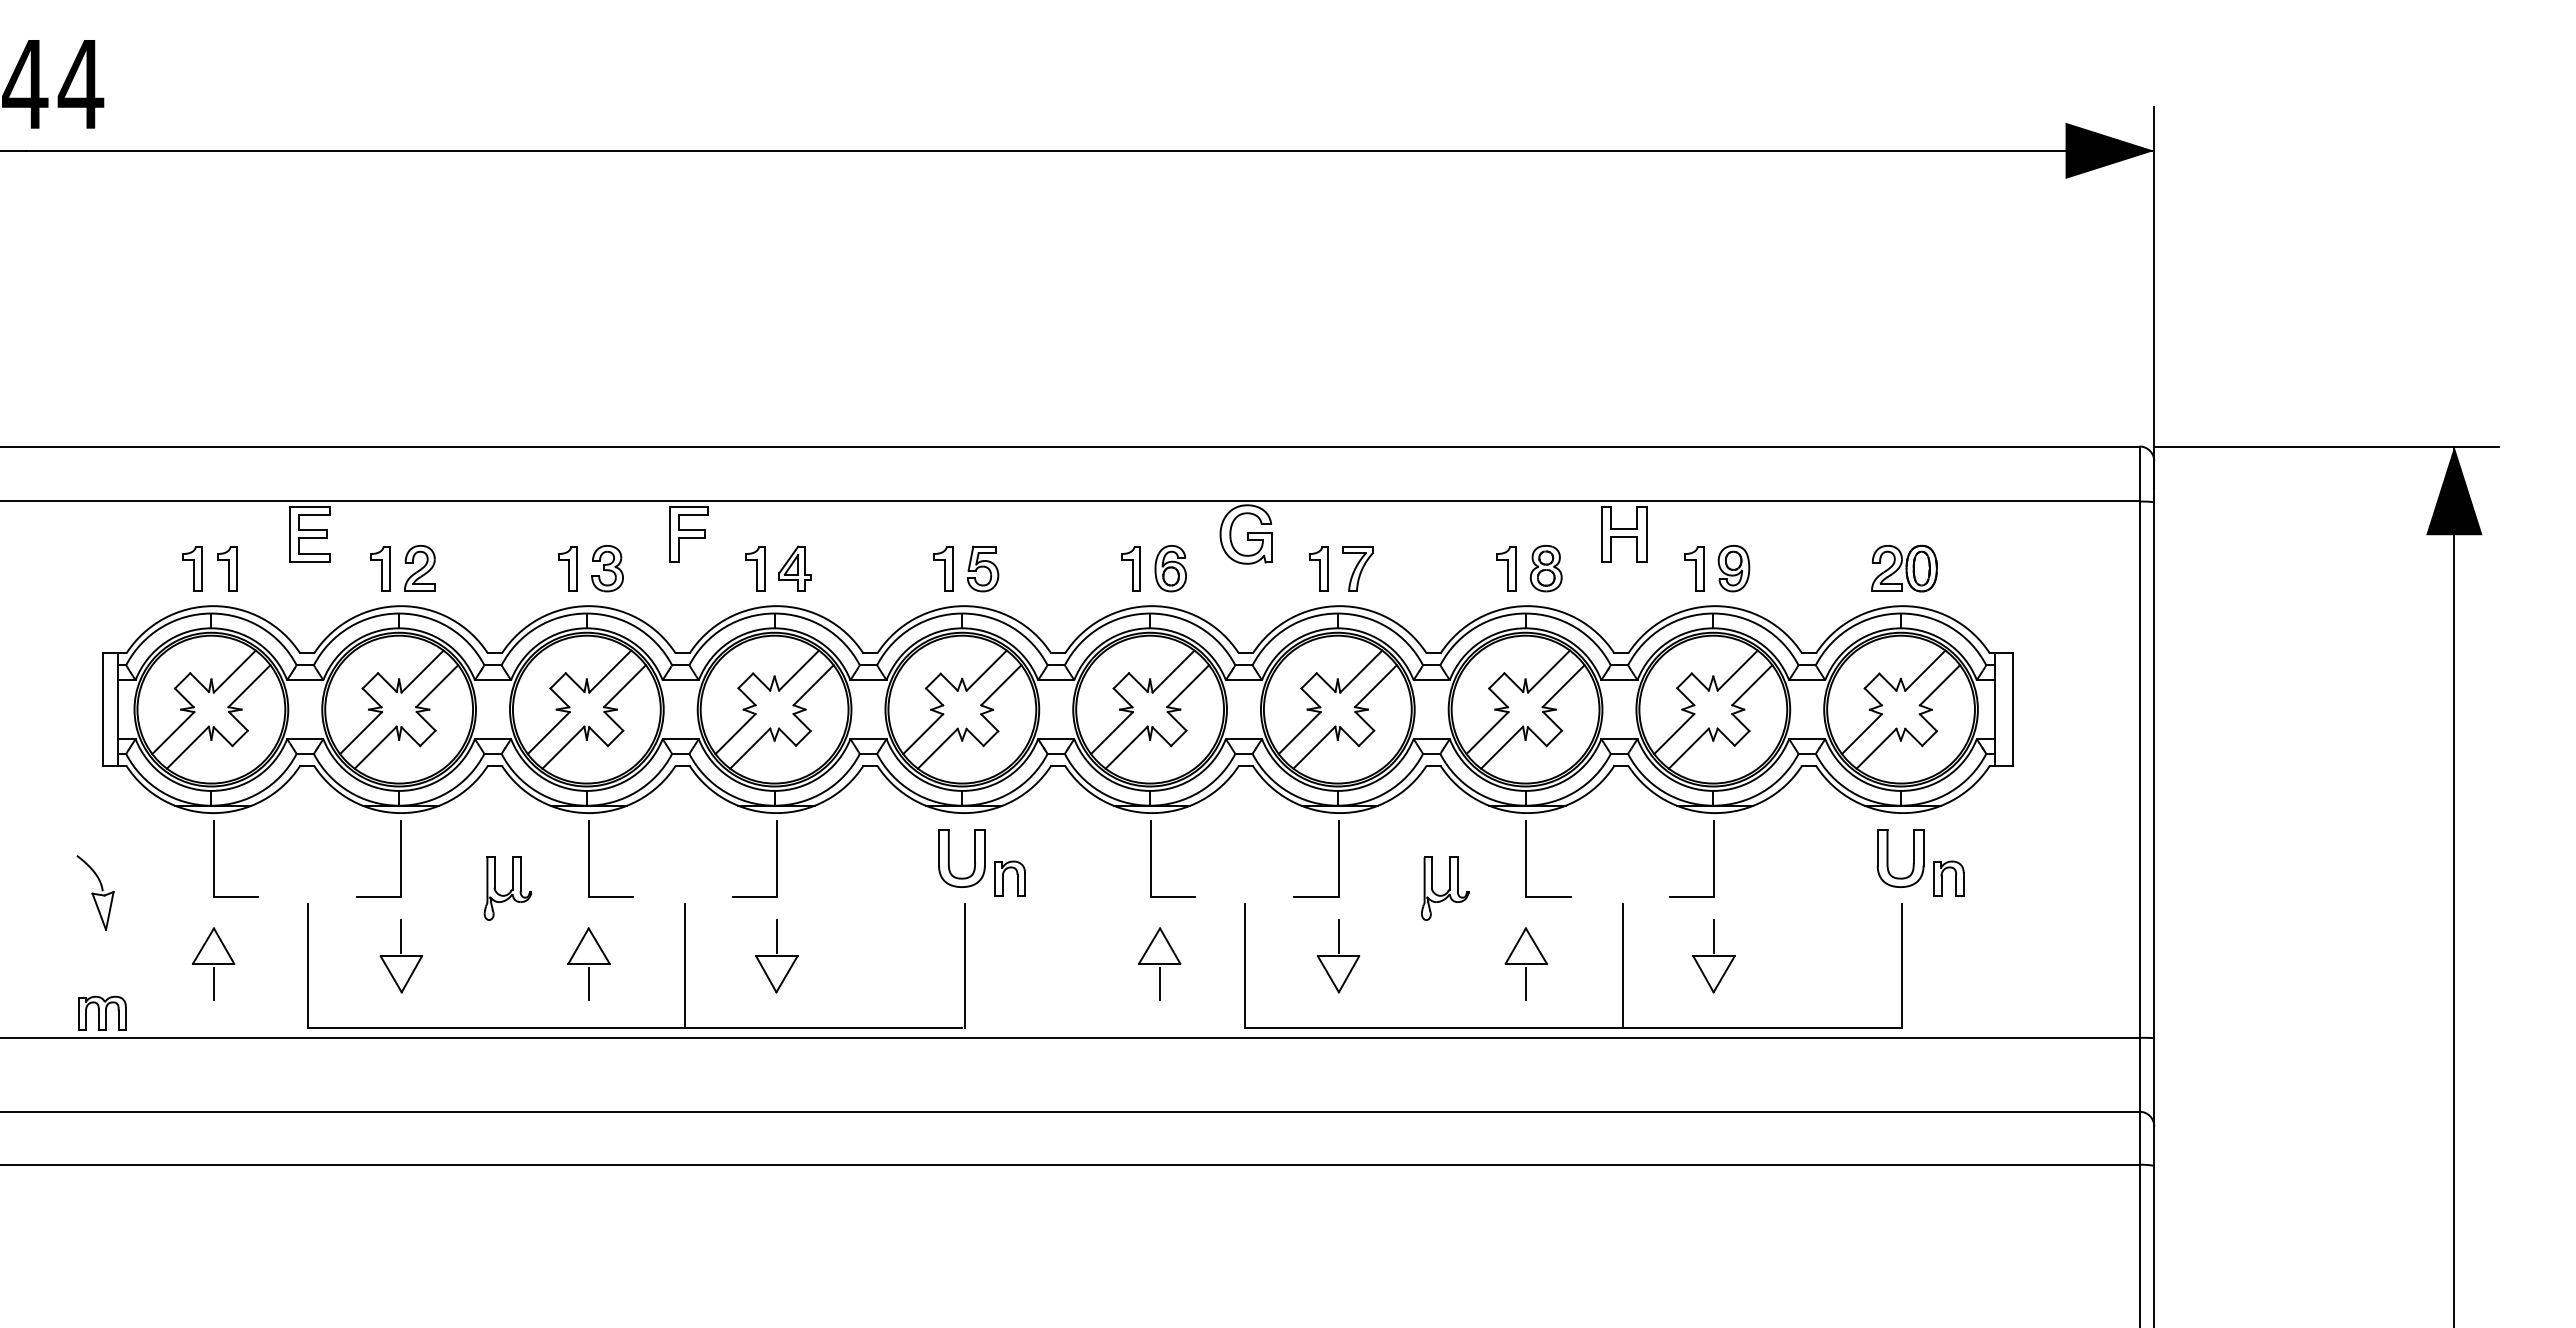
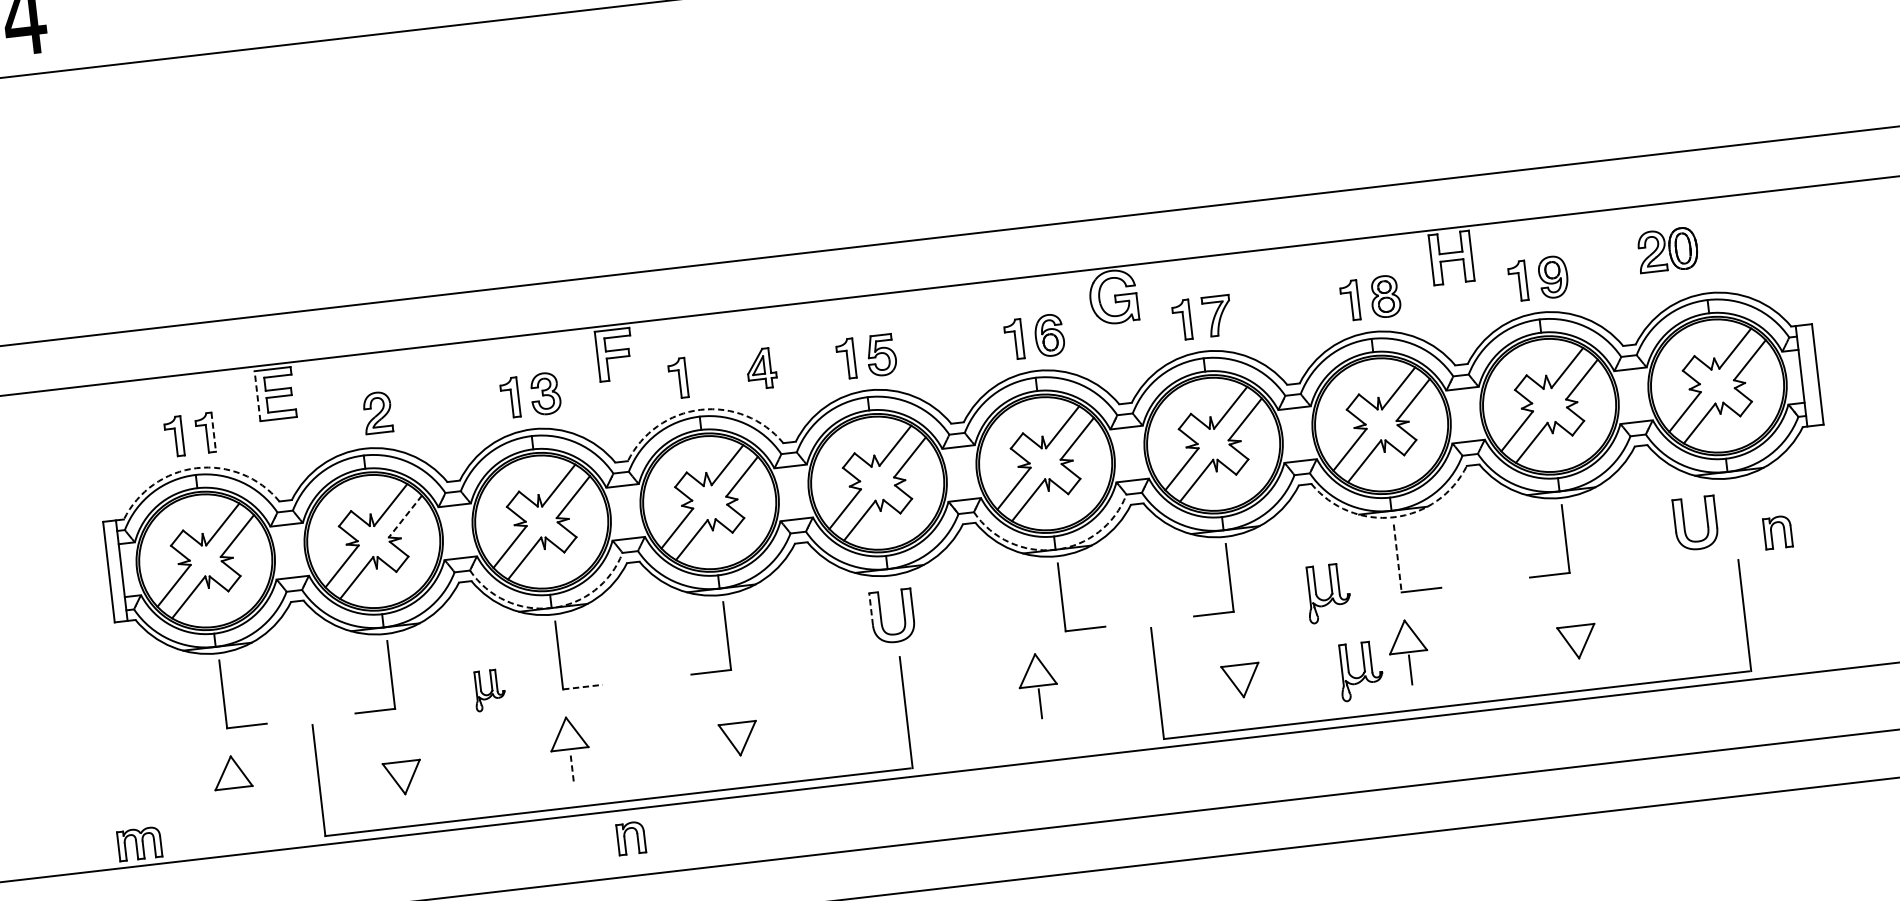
line: (289, 534) -> (257, 396), solid -> dashed
line: (236, 568) -> (213, 432), solid -> dashed
part: (380, 568) -> (342, 417), removed
part: (794, 568) -> (761, 368), moved
part: (1904, 568) -> (1667, 250), moved
arc: (213, 606) -> (196, 468), solid -> dashed
arc: (776, 606) -> (700, 410), solid -> dashed
line: (437, 686) -> (405, 516), solid -> dashed
arc: (586, 805) -> (551, 607), solid -> dashed
arc: (1150, 805) -> (1055, 549), solid -> dashed
arc: (1527, 813) -> (1394, 517), solid -> dashed
line: (939, 847) -> (871, 608), solid -> dashed
part: (1888, 858) -> (1685, 524), moved
line: (1526, 859) -> (1397, 558), solid -> dashed
part: (1009, 878) -> (630, 838), moved
part: (507, 888) -> (489, 690), size x0.7
part: (95, 892) -> (121, 736), removed
line: (611, 896) -> (583, 686), solid -> dashed
line: (401, 936) -> (399, 744), removed
line: (776, 936) -> (734, 705), removed
line: (1338, 936) -> (1237, 647), removed
line: (1714, 936) -> (1574, 608), removed
part: (1159, 963) -> (1038, 685), moved
line: (685, 966) -> (656, 741), removed
line: (1622, 966) -> (1494, 644), removed
part: (1471, 978) -> (1361, 671), added
line: (213, 983) -> (236, 805), removed
line: (589, 983) -> (572, 766), solid -> dashed

